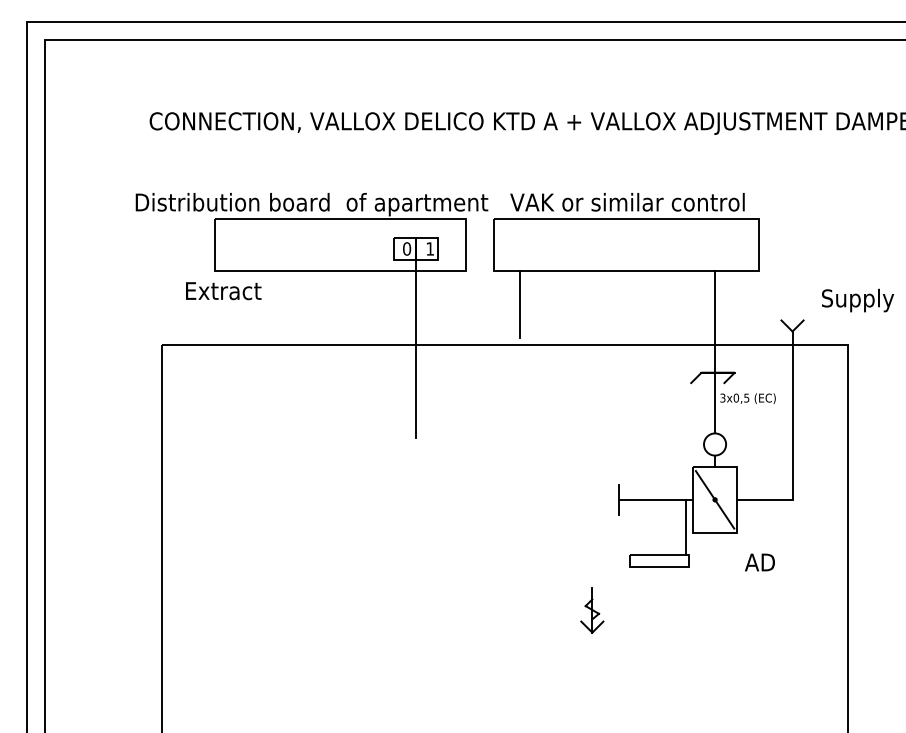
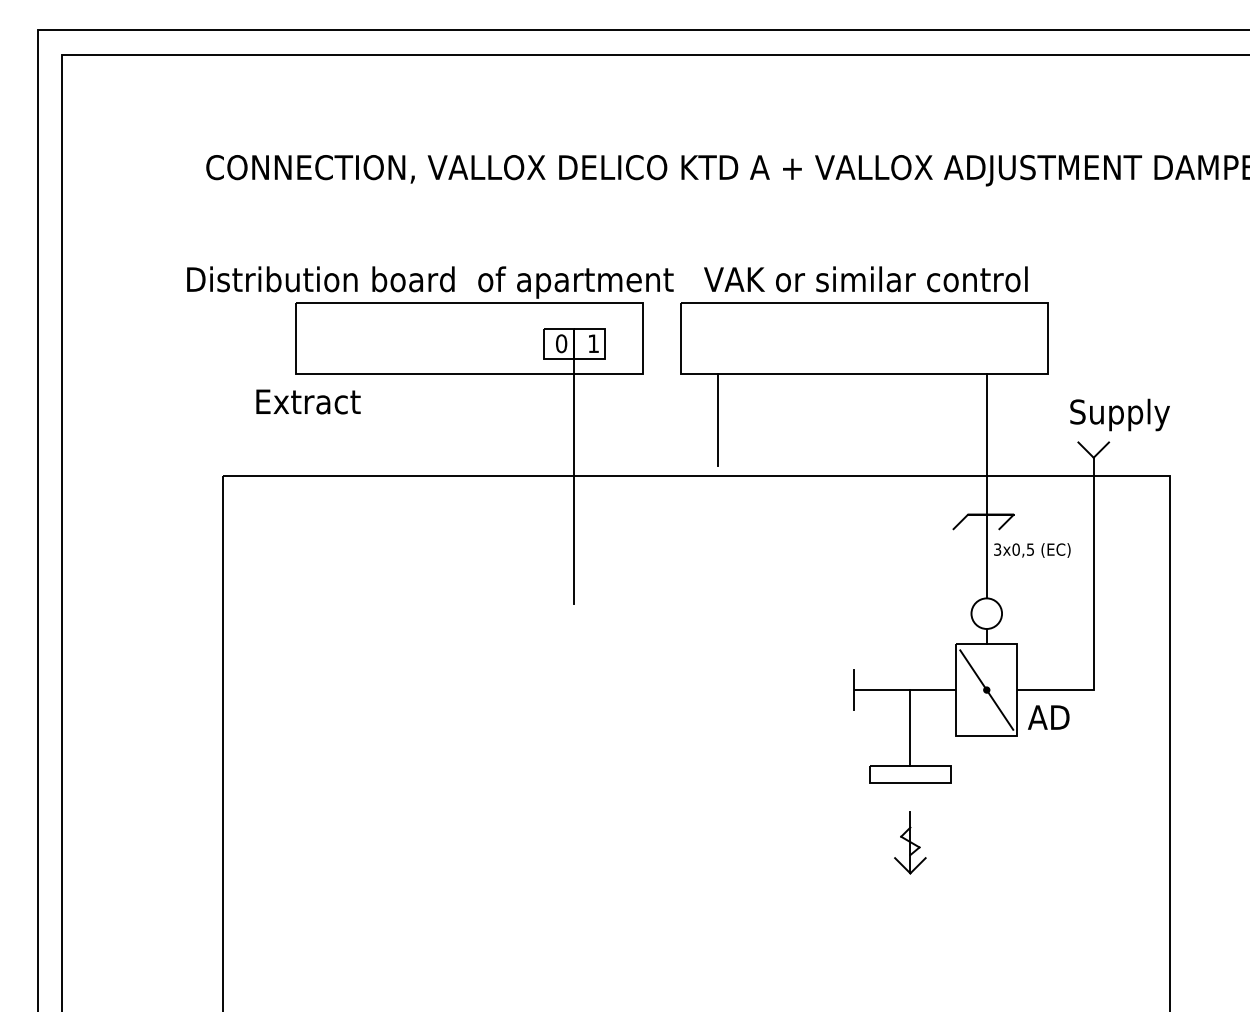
text: (857, 300) -> (1119, 414), moved
line: (685, 527) -> (910, 728), moved
text: (759, 562) -> (1048, 717), moved
part: (592, 610) -> (910, 842), moved

